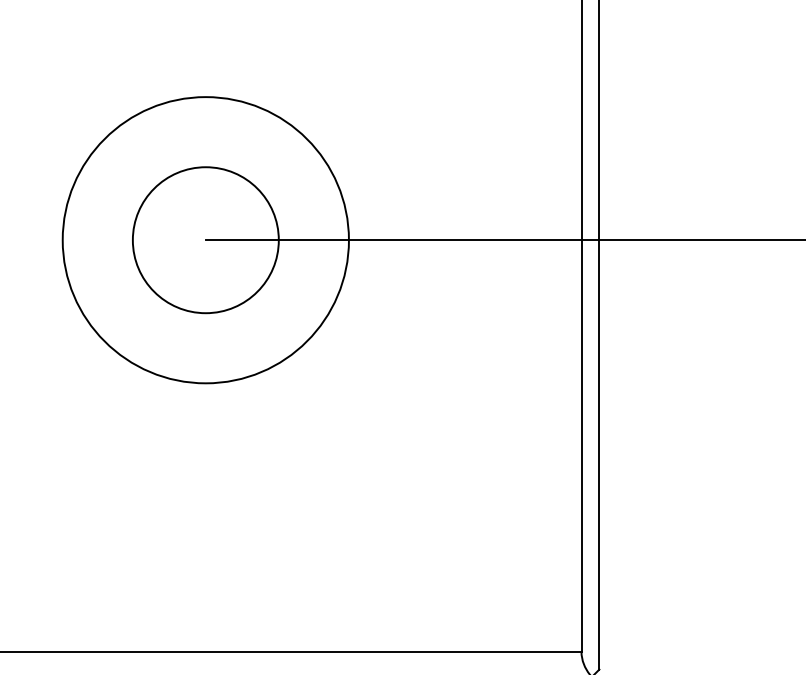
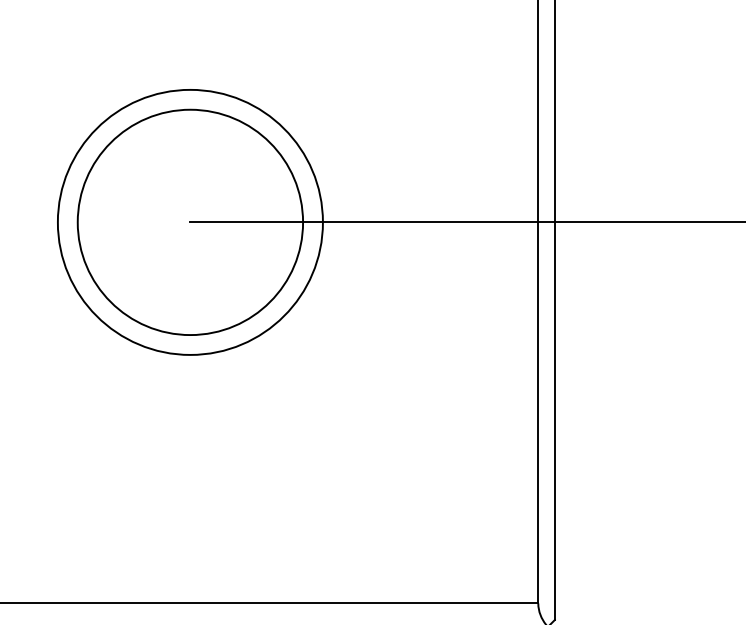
circle: (205, 240) -> (190, 222), size x1.67

